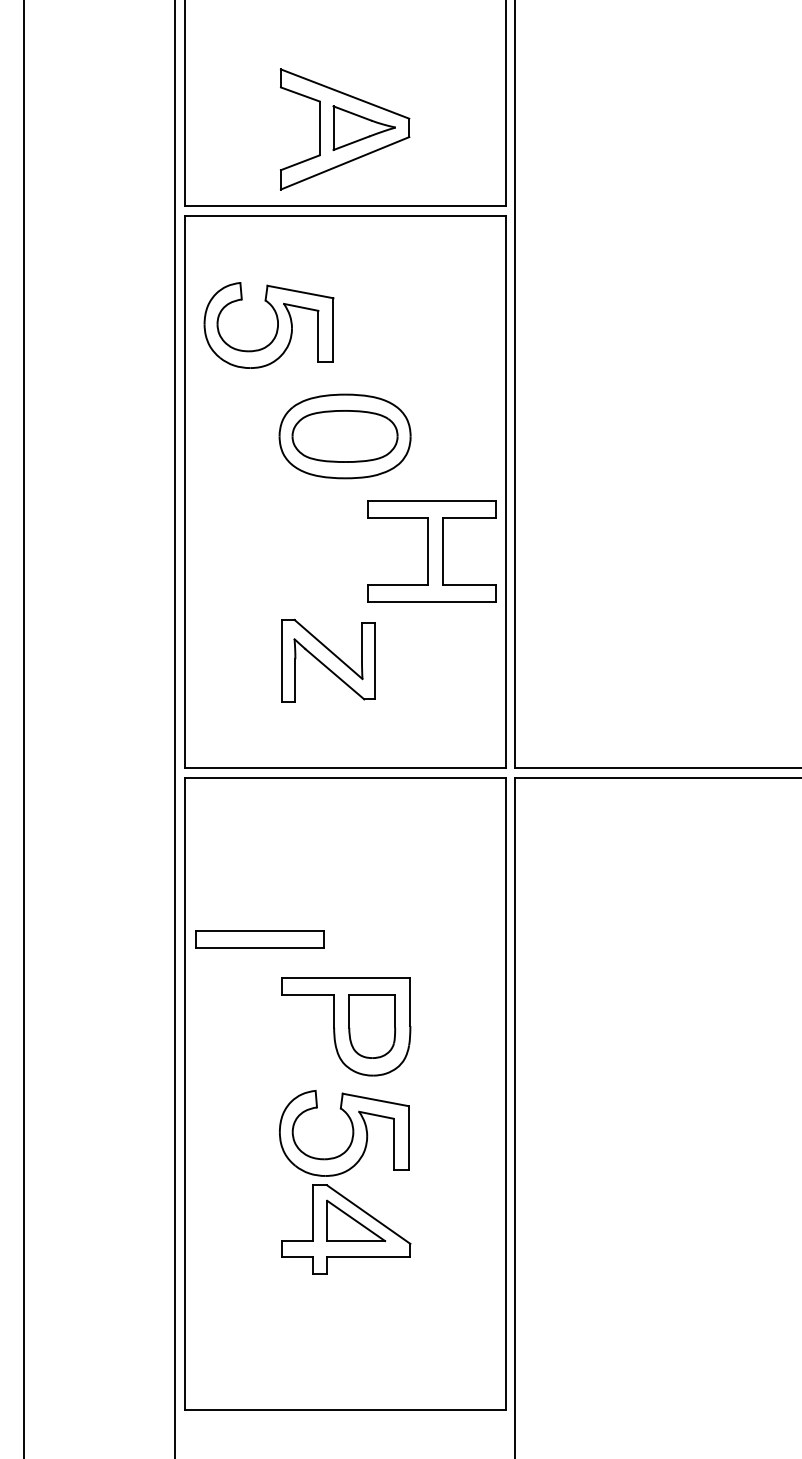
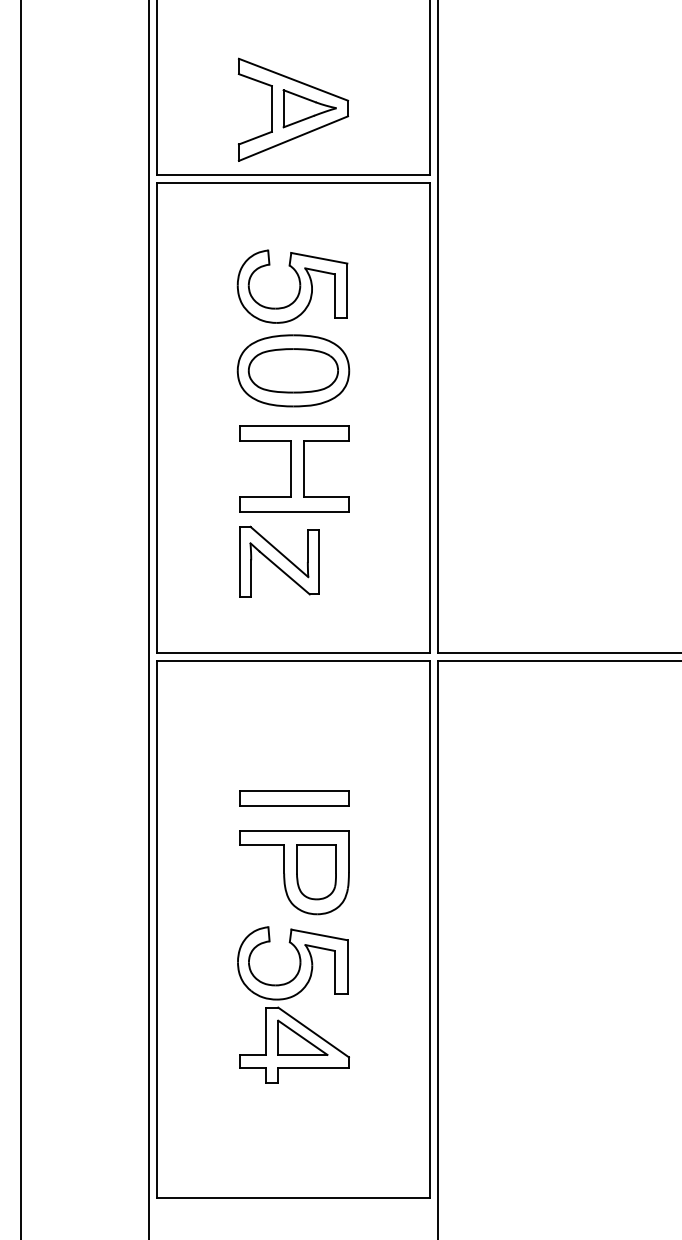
part: (276, 328) -> (298, 289), moved
part: (431, 551) -> (293, 468), moved
part: (259, 939) -> (293, 798), moved

